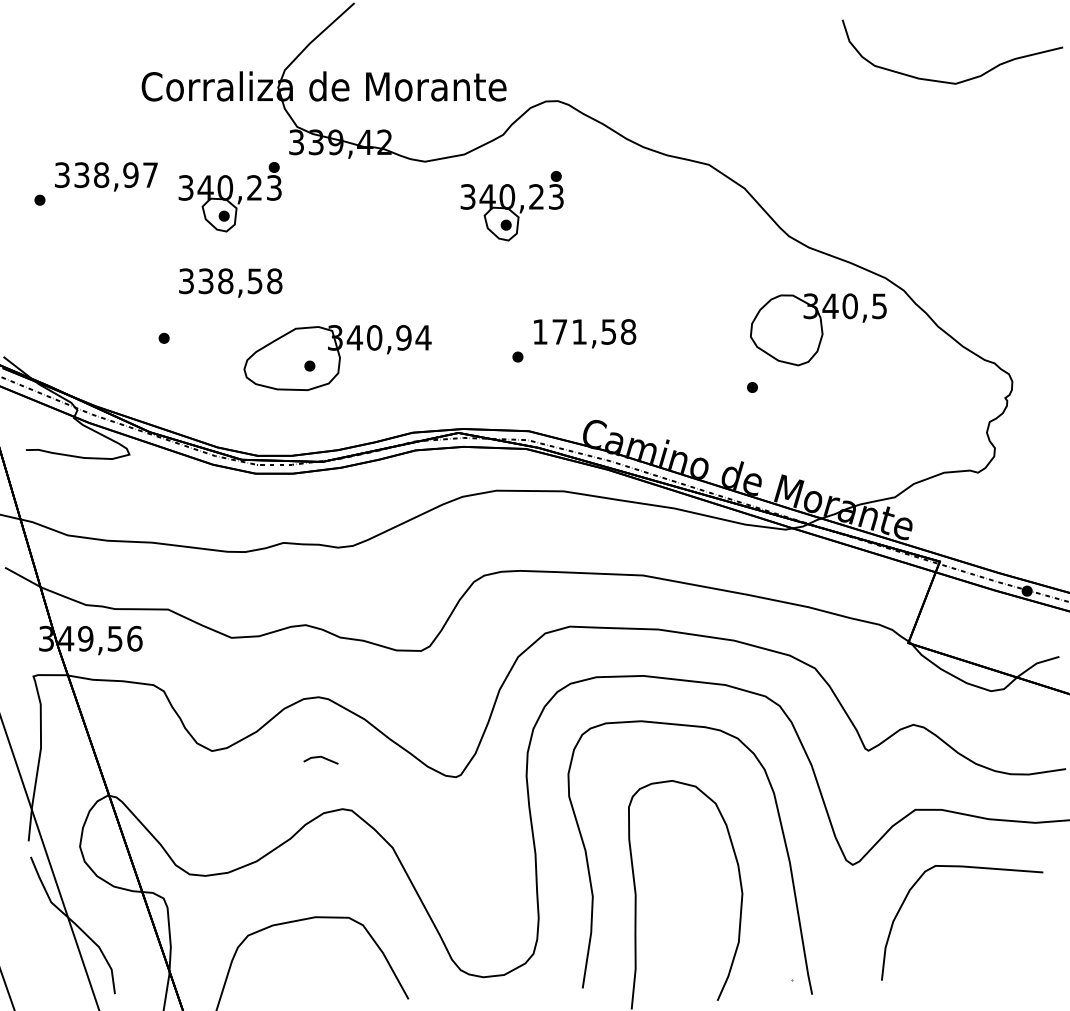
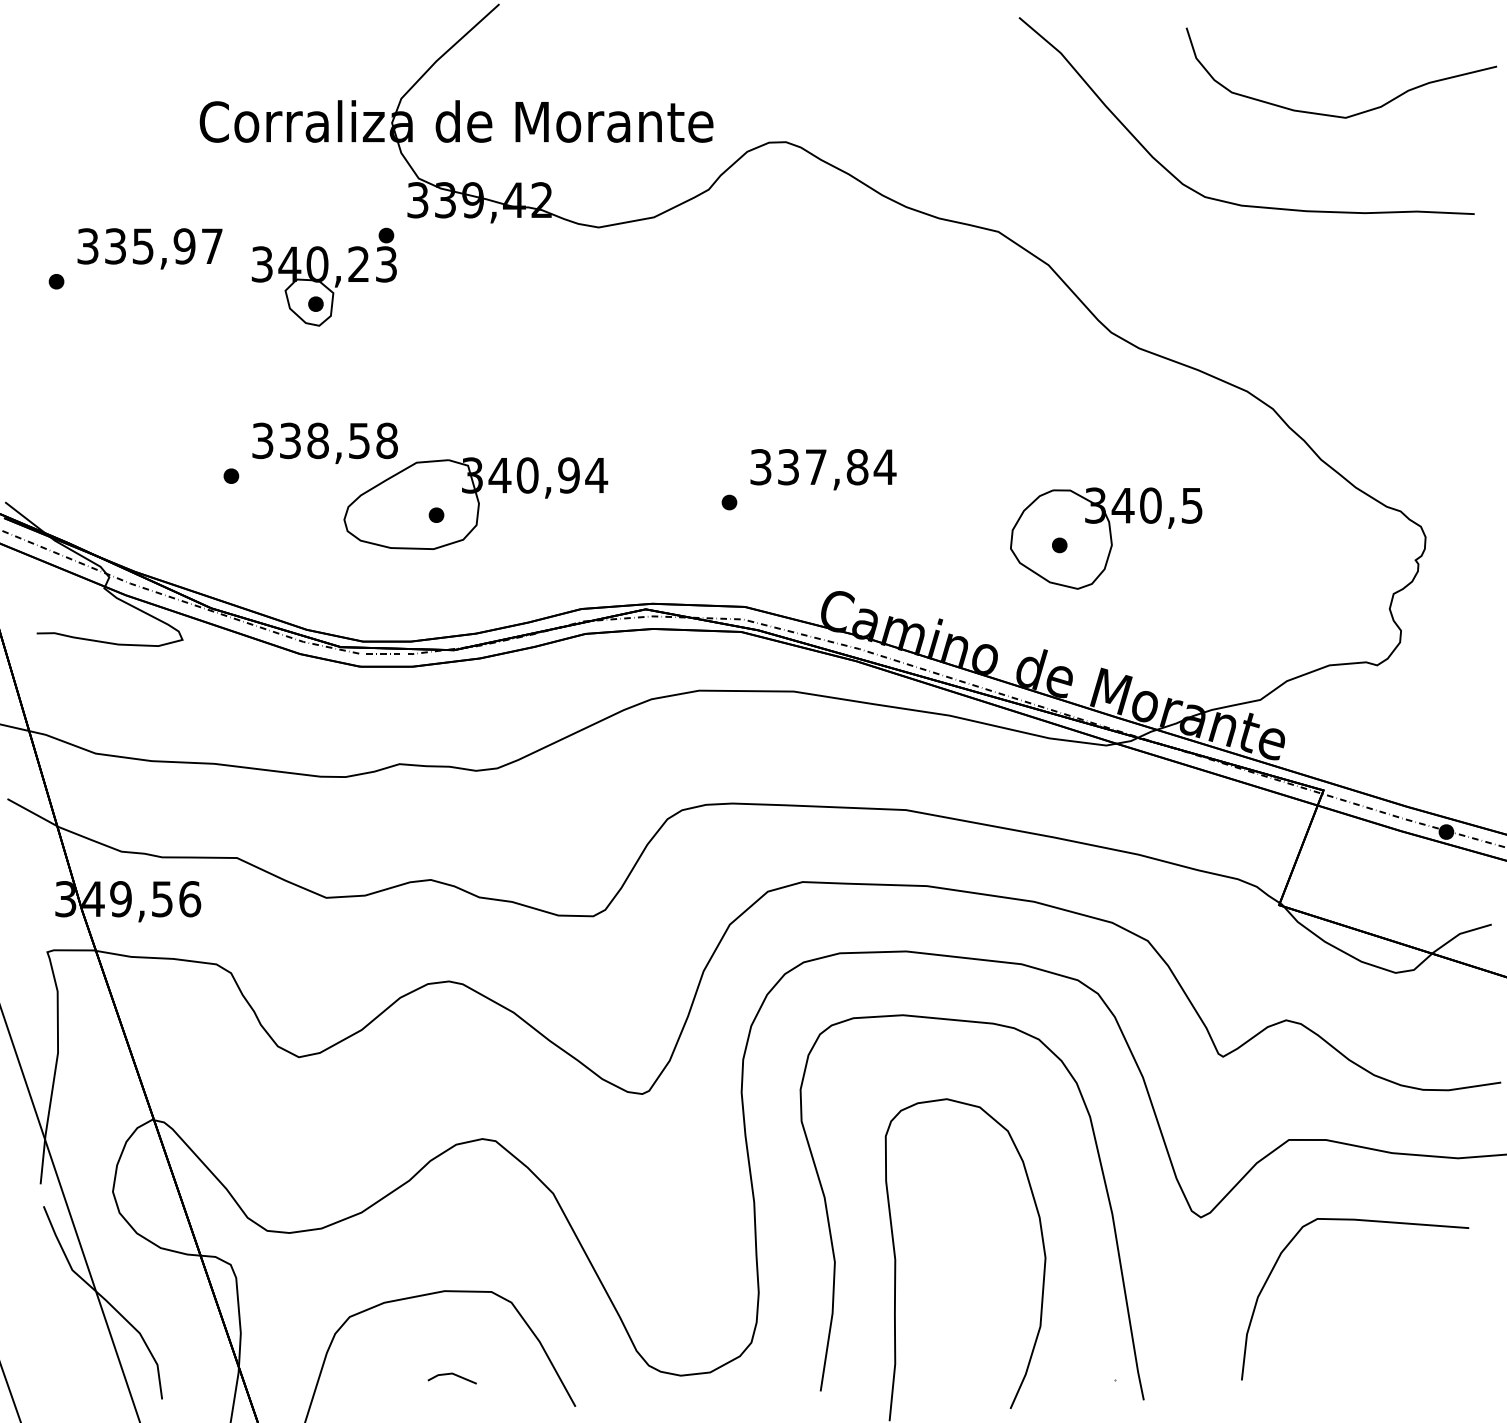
curve: (871, 142) -> (1227, 200), added
text: (101, 175) -> (143, 246), 338,97 -> 335,97
part: (511, 206) -> (720, 290), removed
text: (230, 282) -> (324, 442), moved
part: (818, 329) -> (1106, 538), moved
text: (584, 331) -> (823, 466), 171,58 -> 337,84
line: (320, 757) -> (451, 1374), moved

